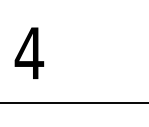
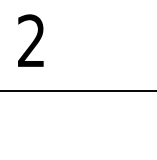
text: (29, 52) -> (31, 40), 4 -> 2

